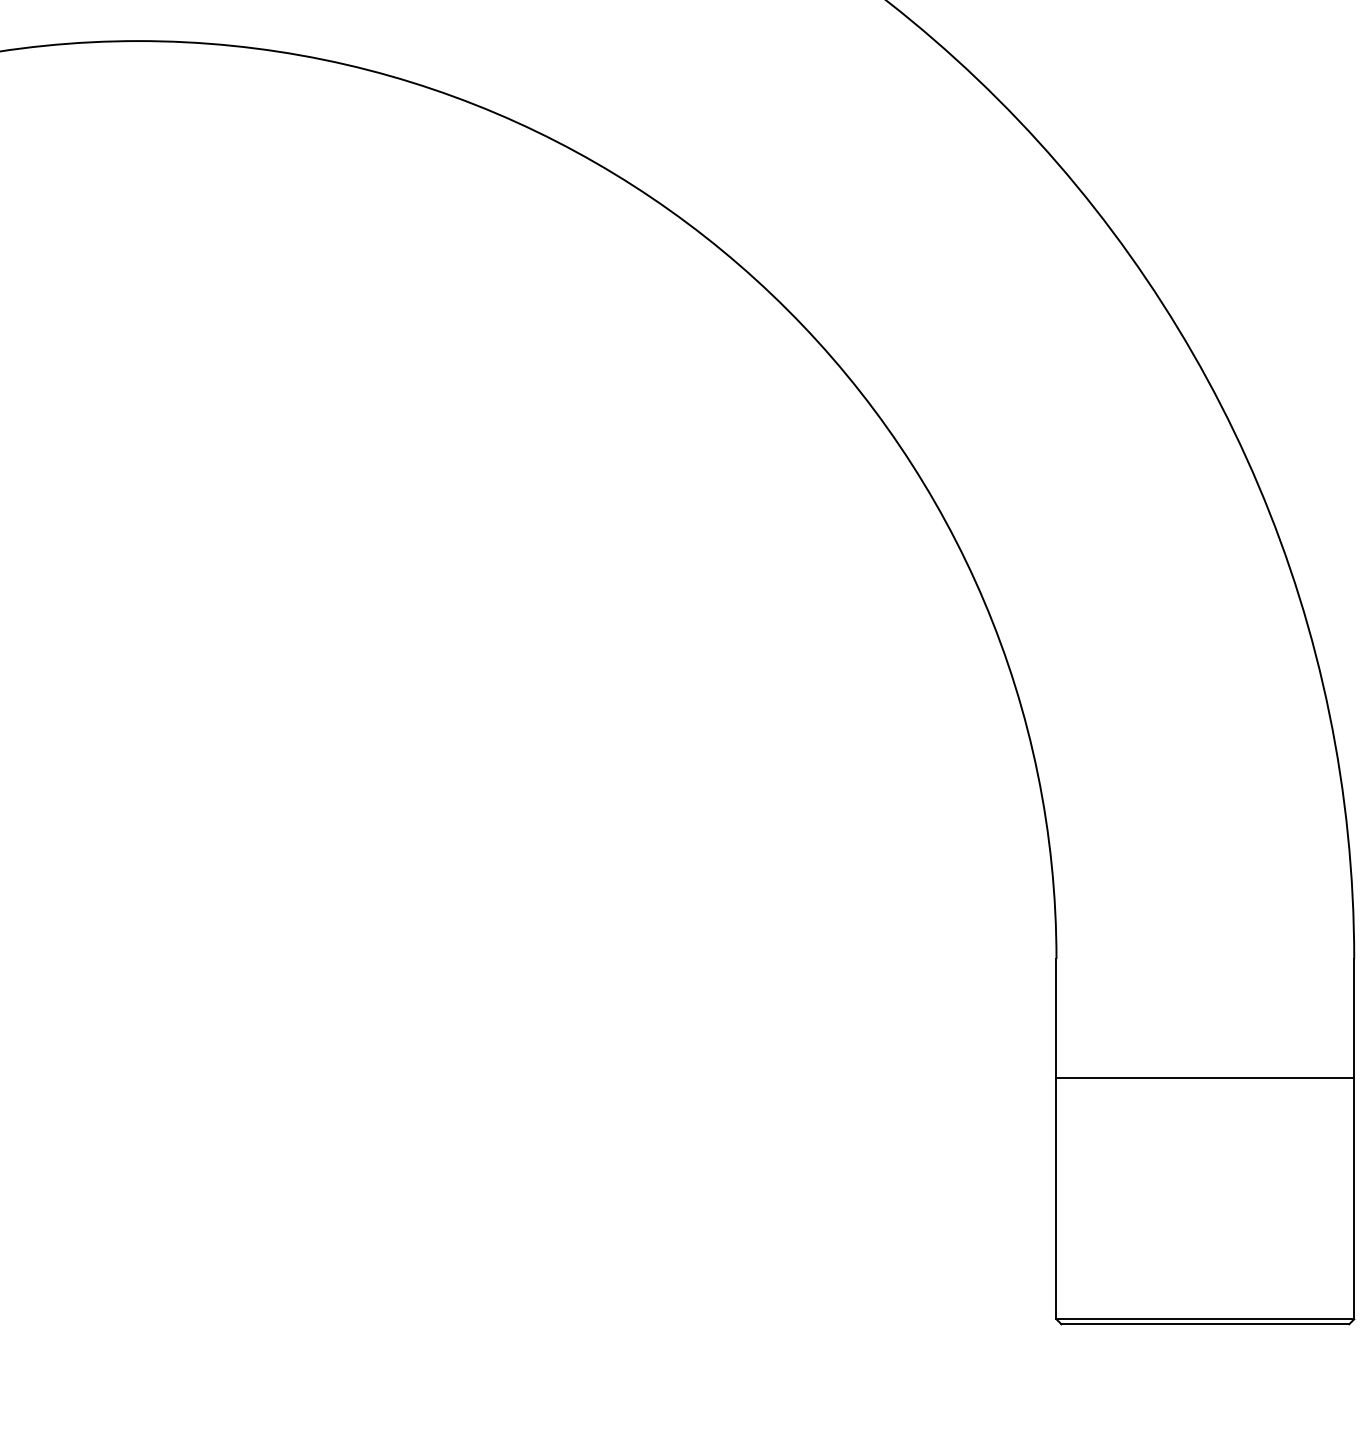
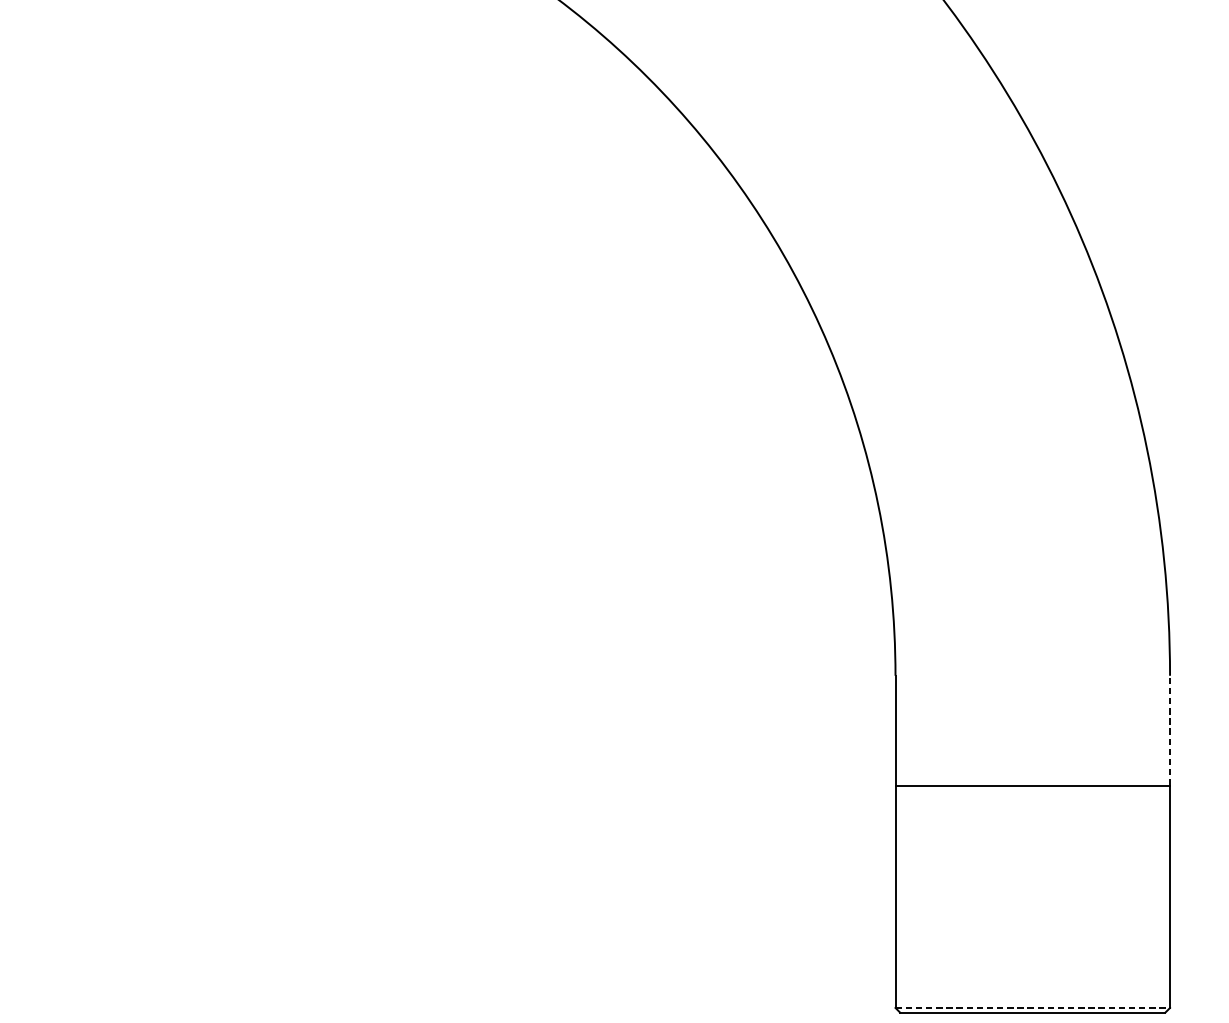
line: (1354, 1018) -> (1170, 730), solid -> dashed
line: (1205, 1319) -> (1032, 1008), solid -> dashed

